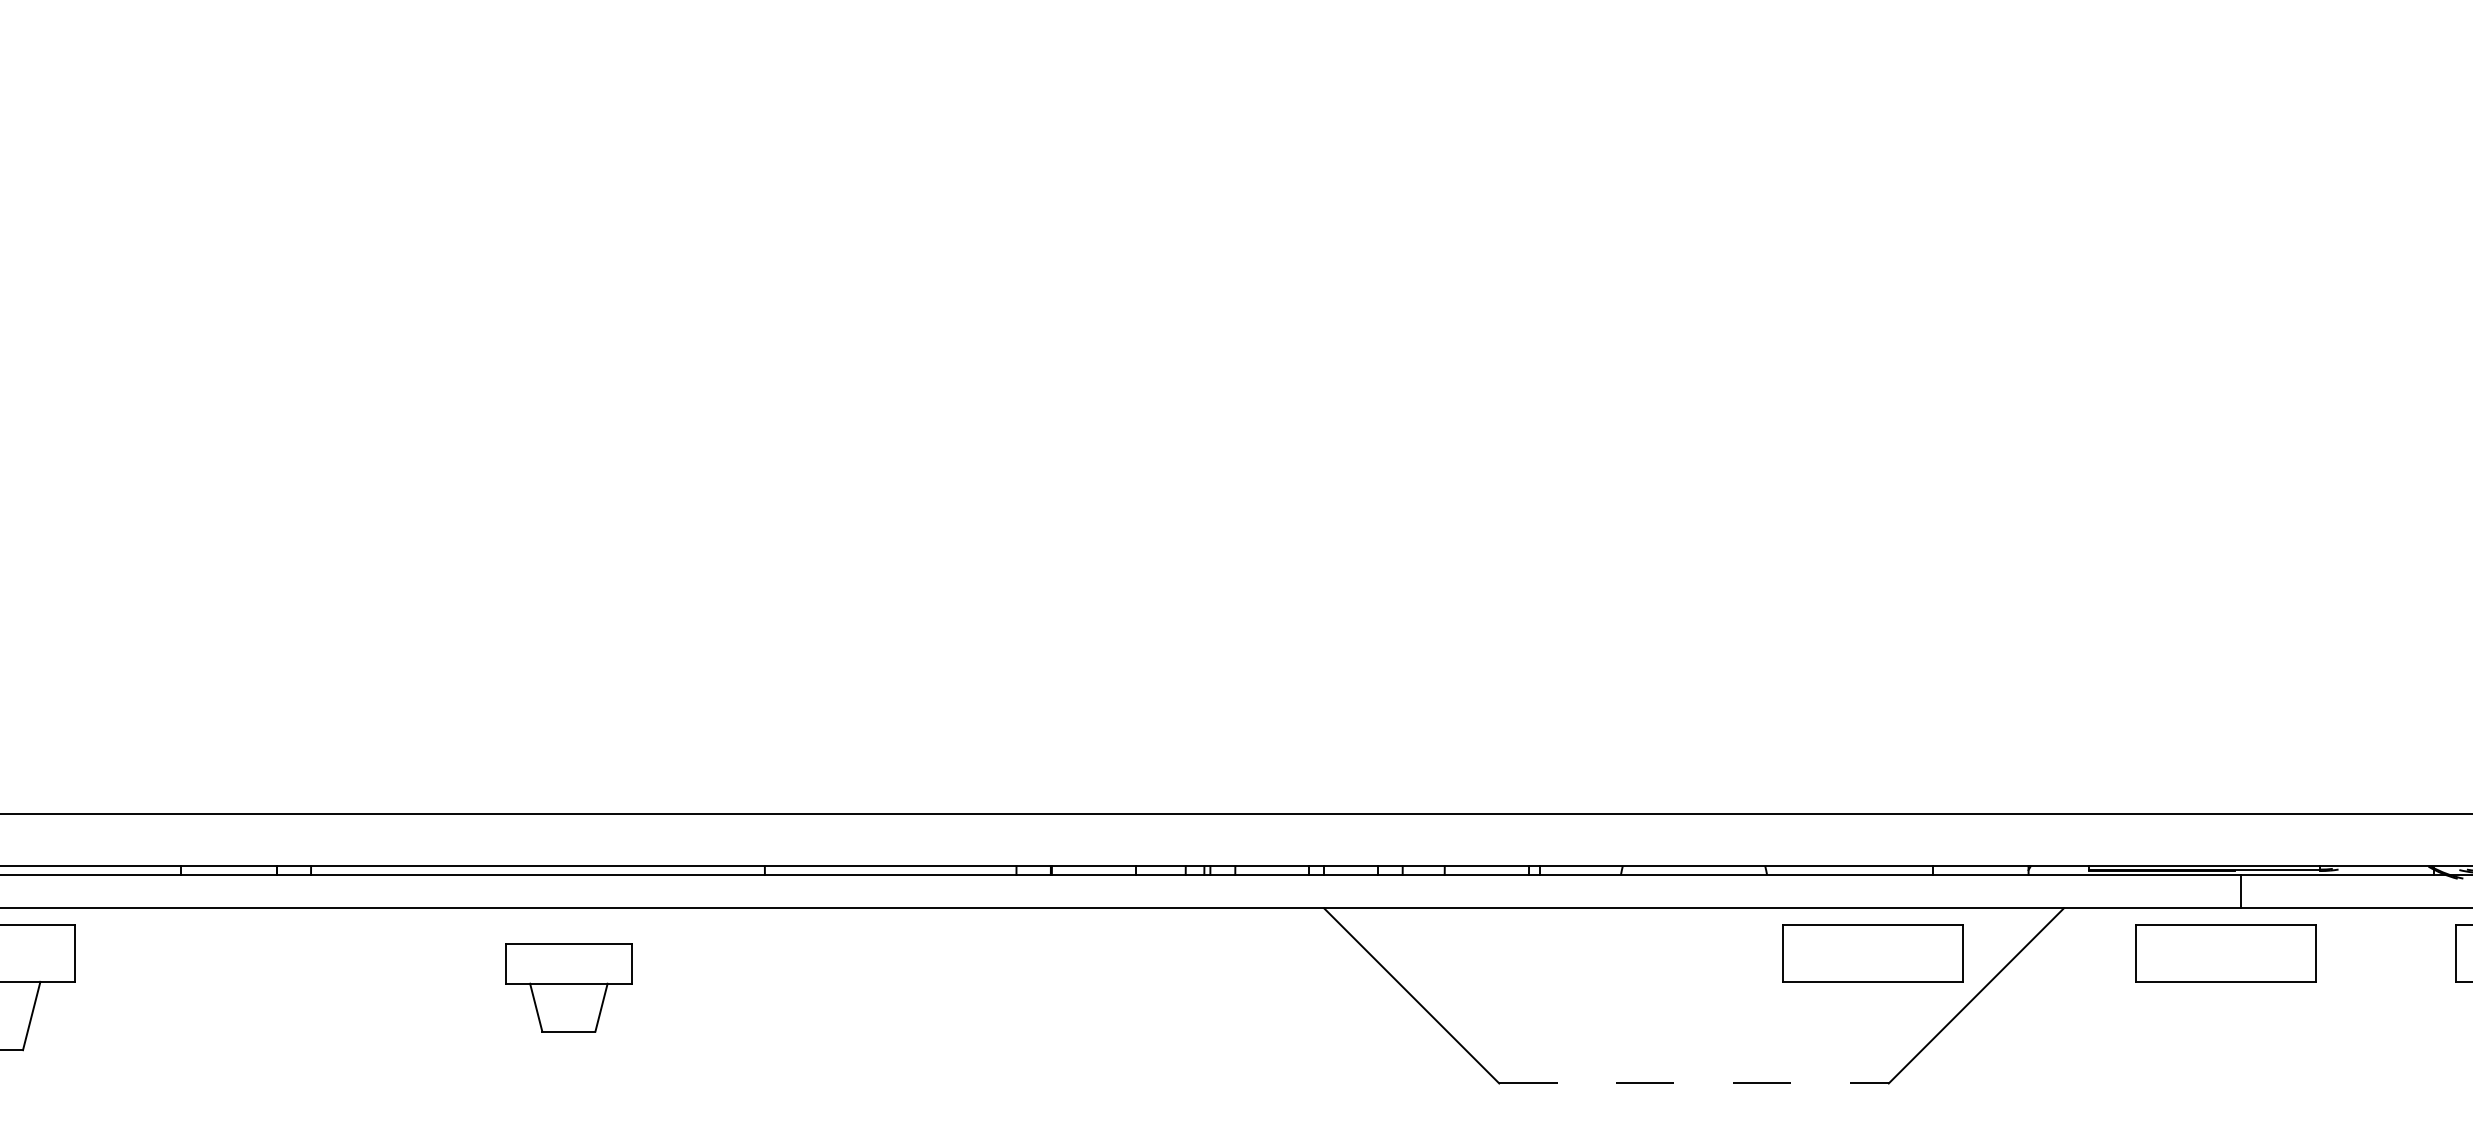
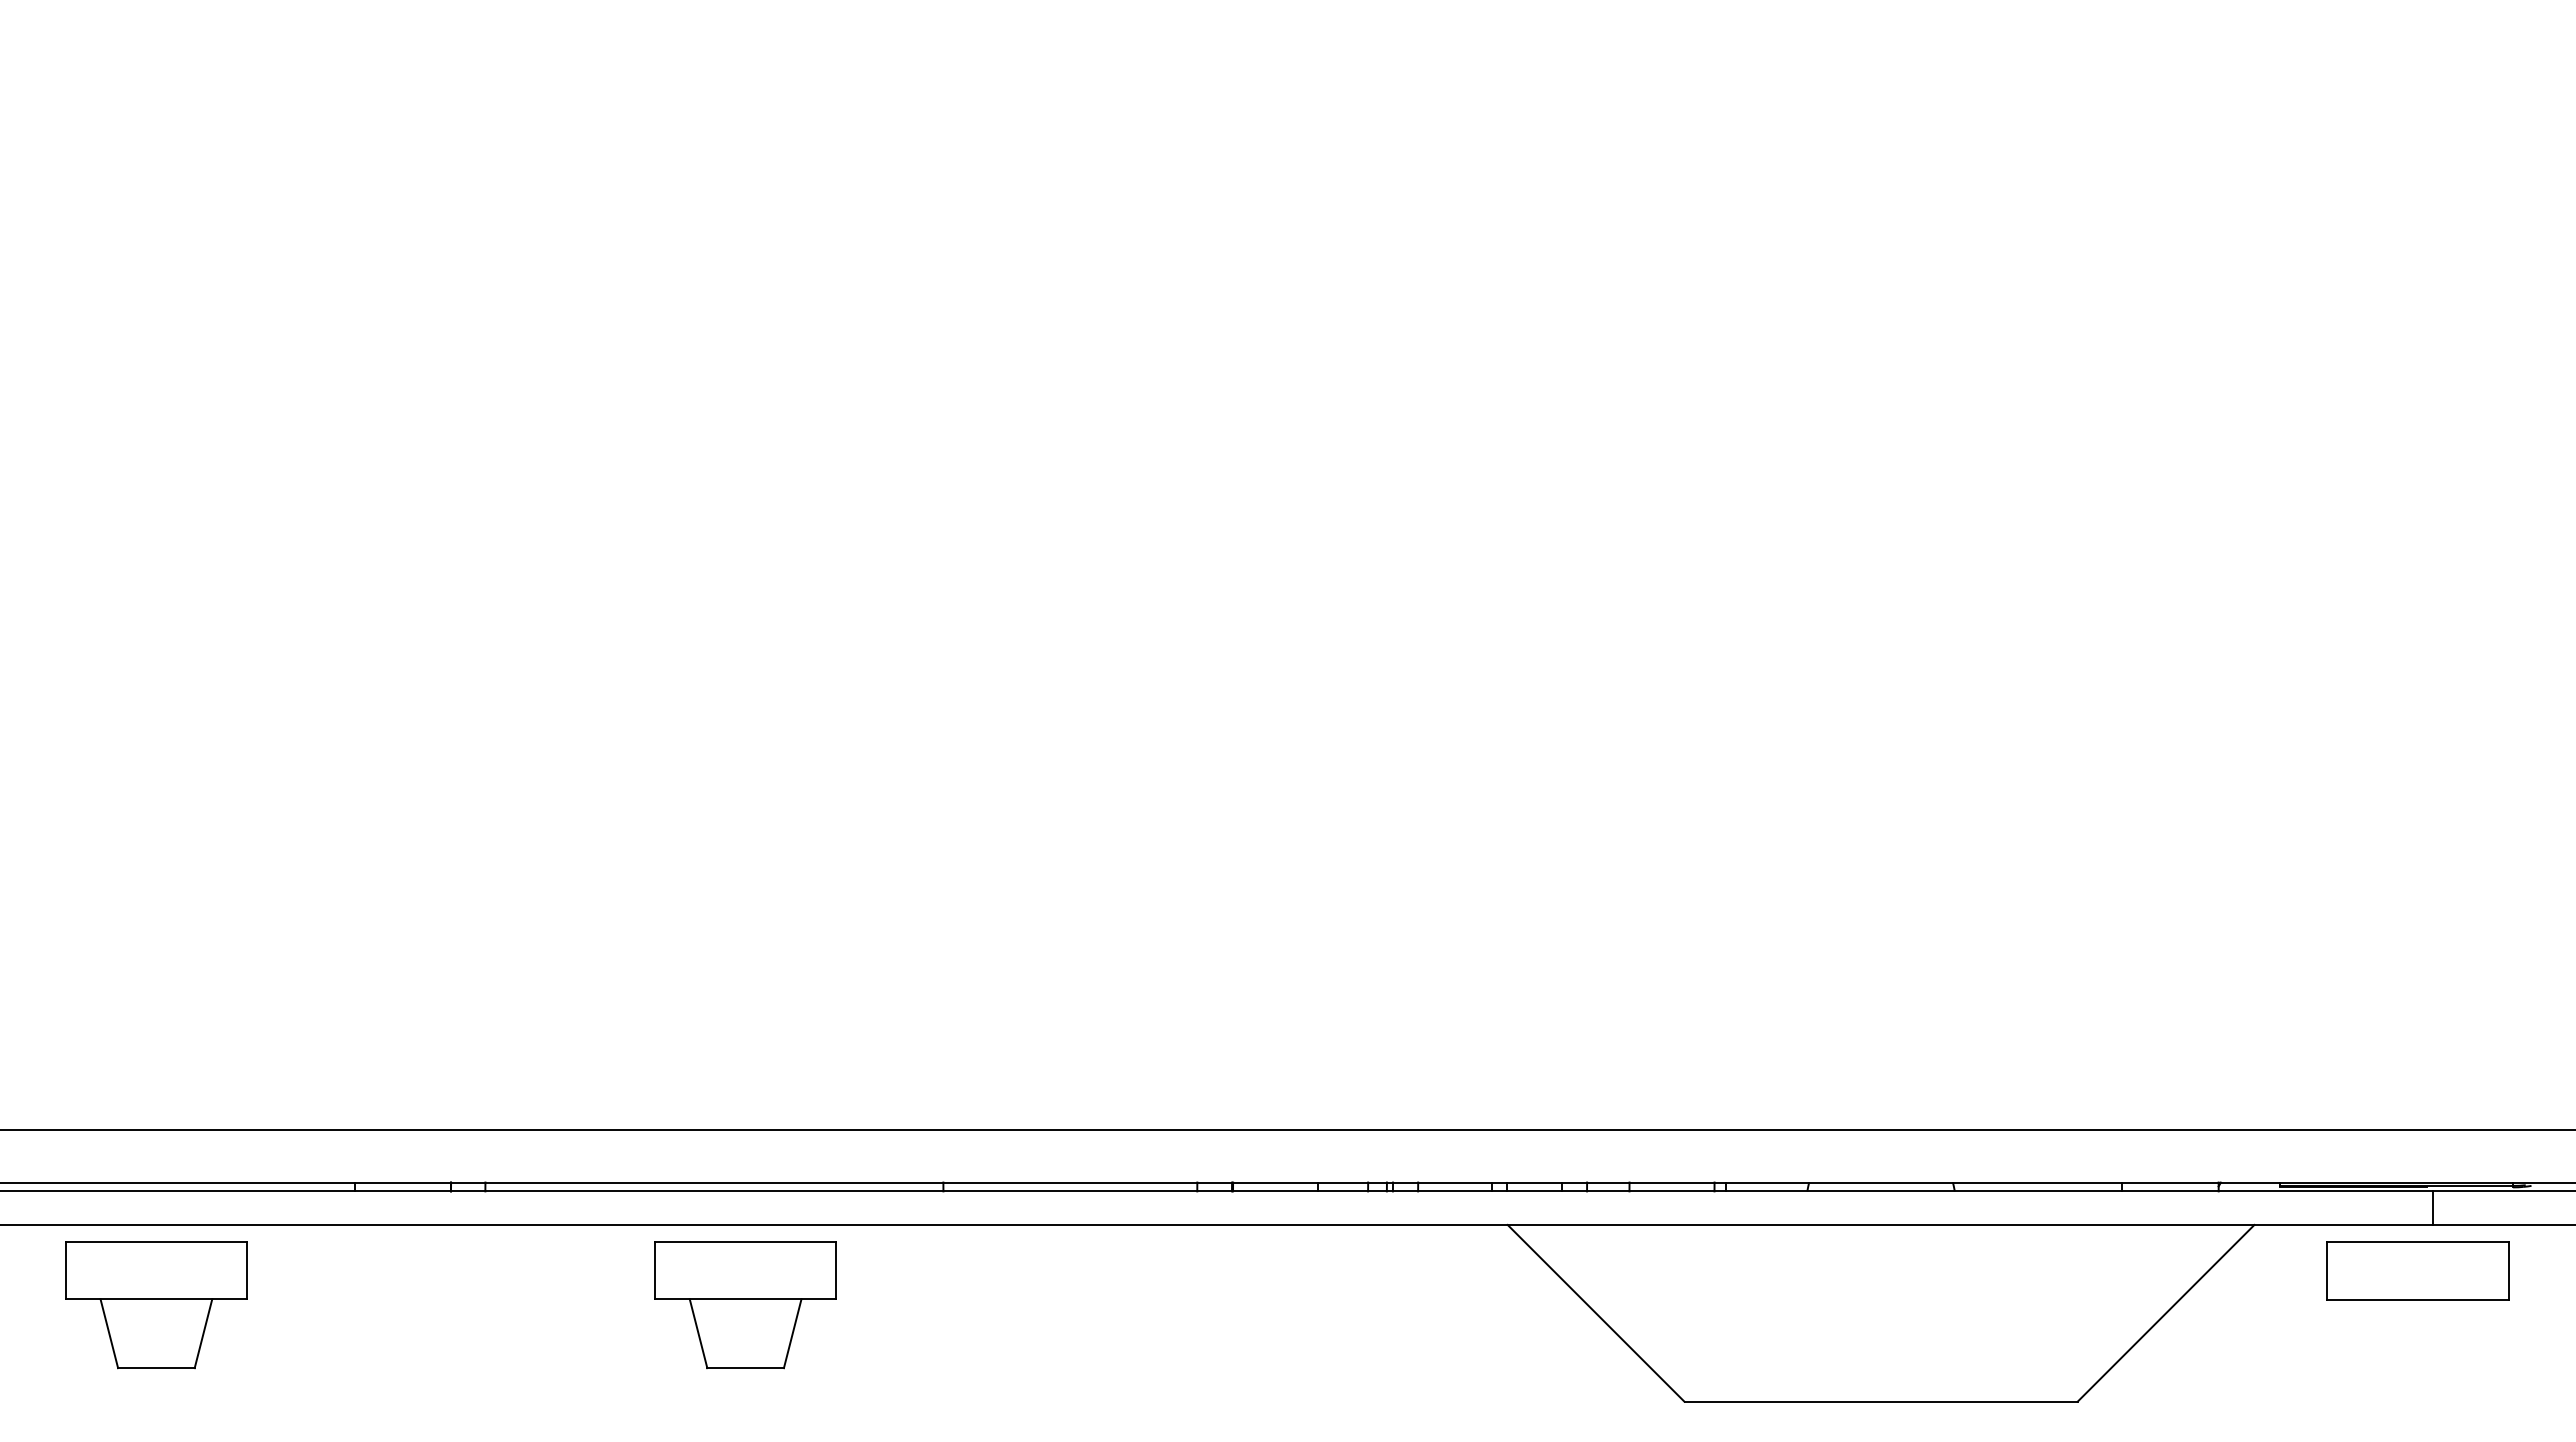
part: (1872, 953) -> (2061, 1270), removed
part: (568, 988) -> (745, 1305), size x1.43
line: (1694, 1083) -> (1881, 1401), dashed -> solid

